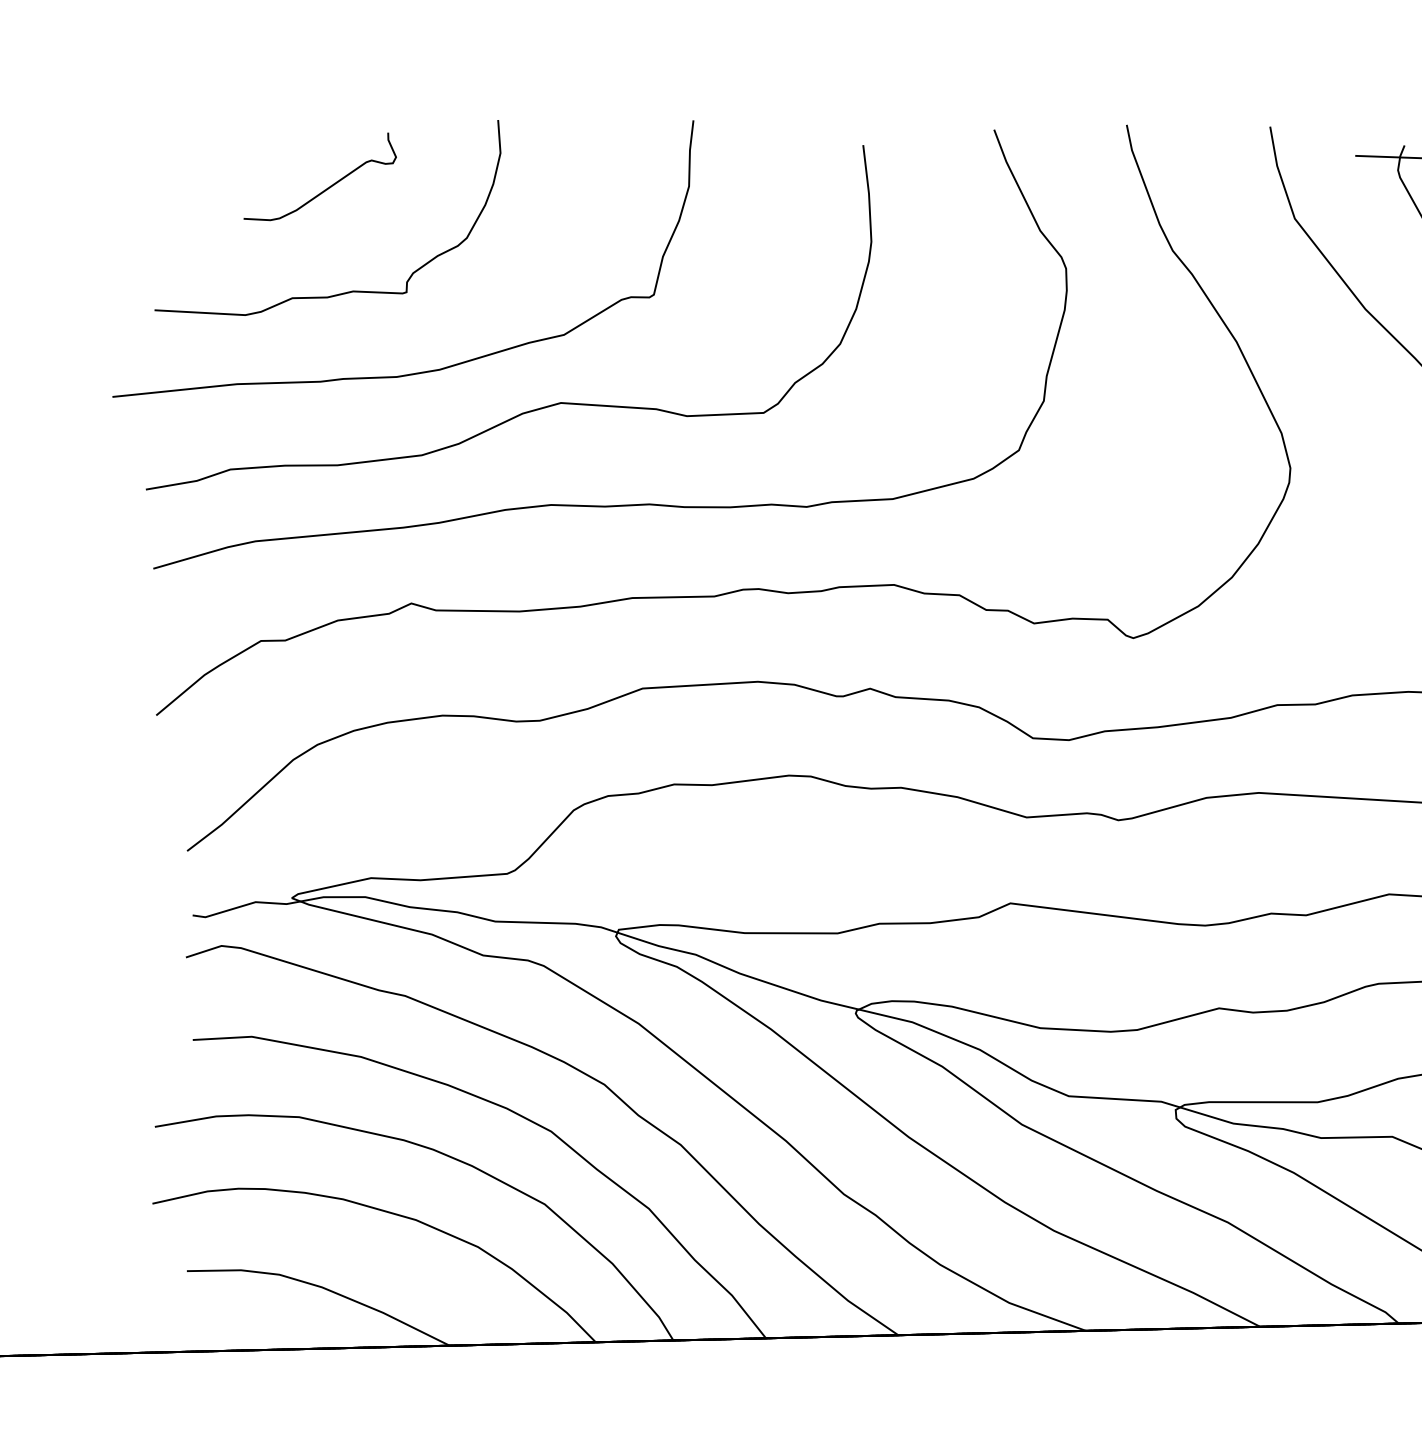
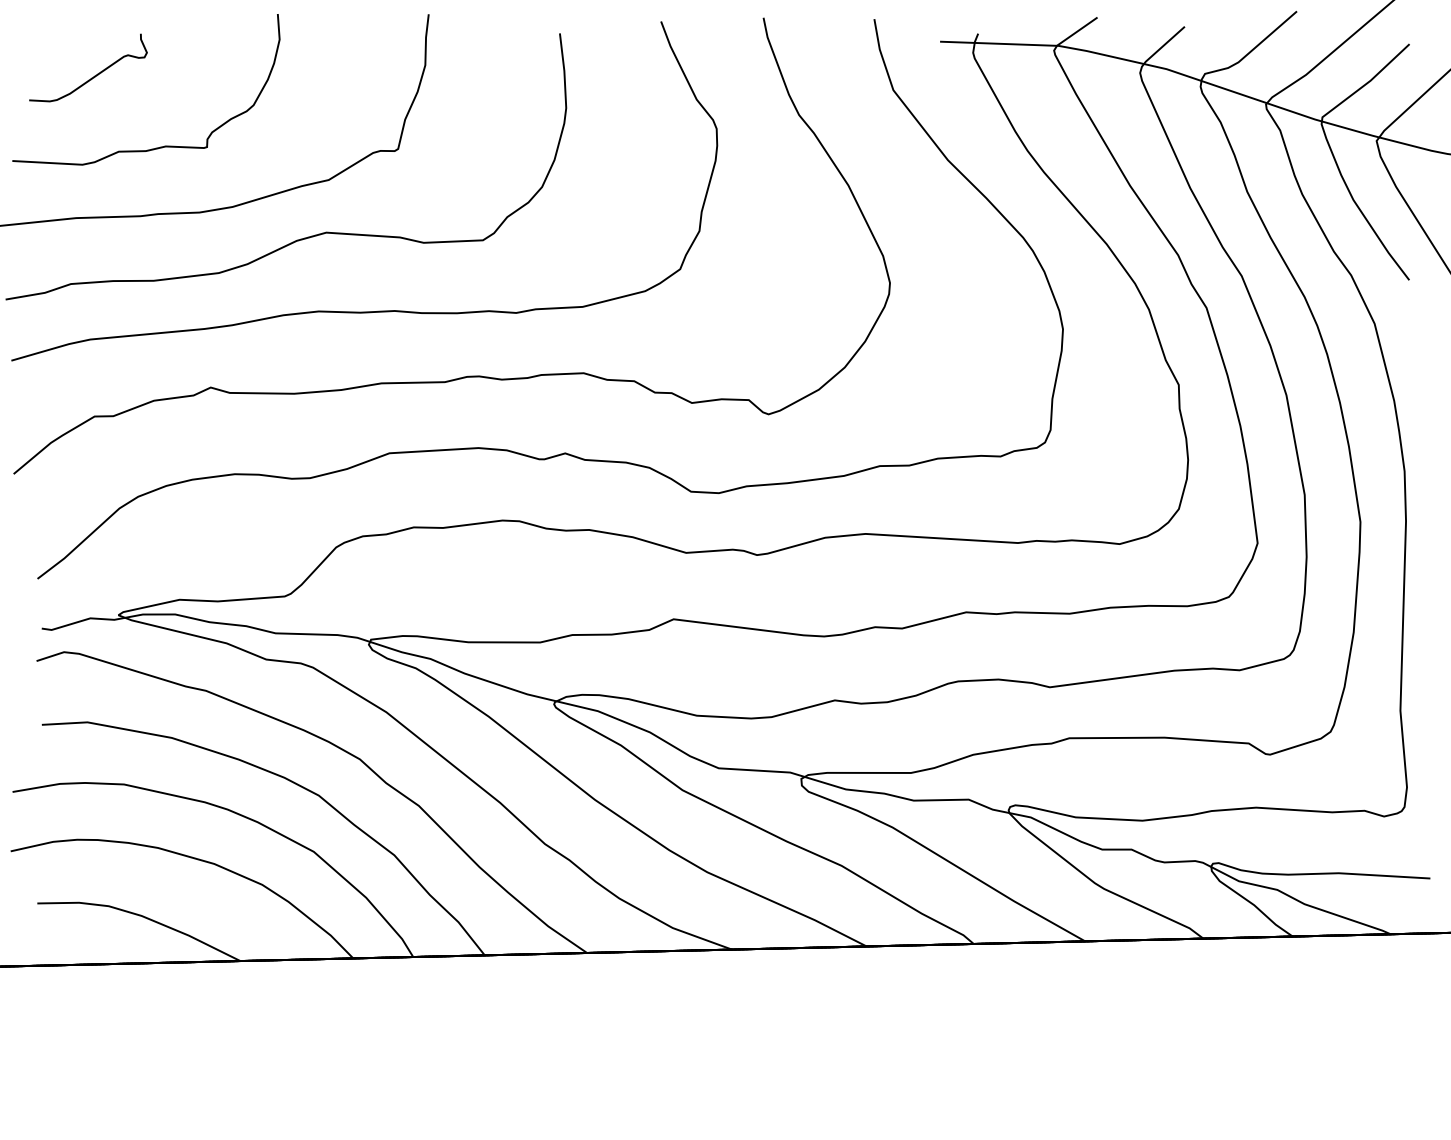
part: (328, 186) -> (94, 75), moved

